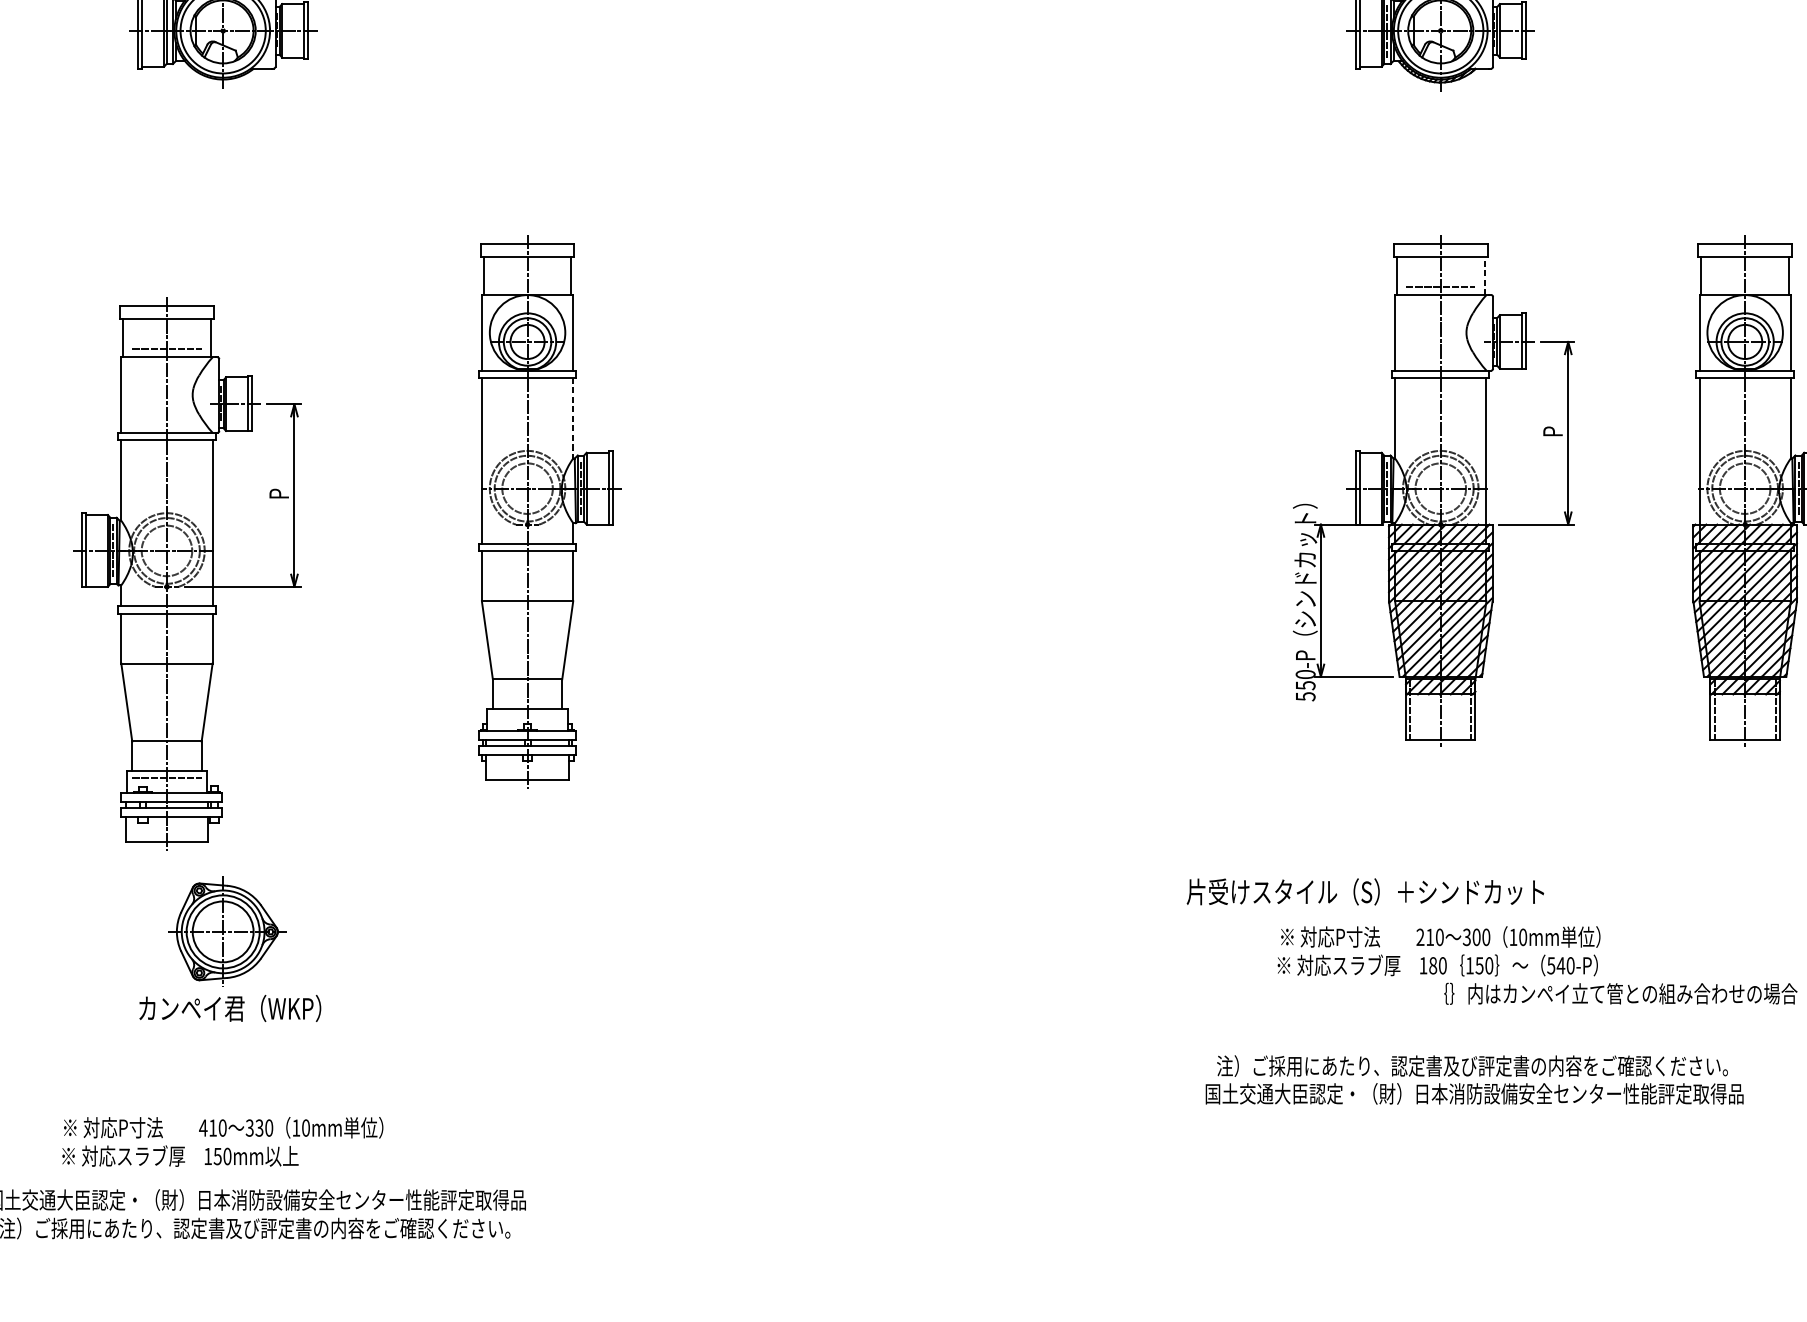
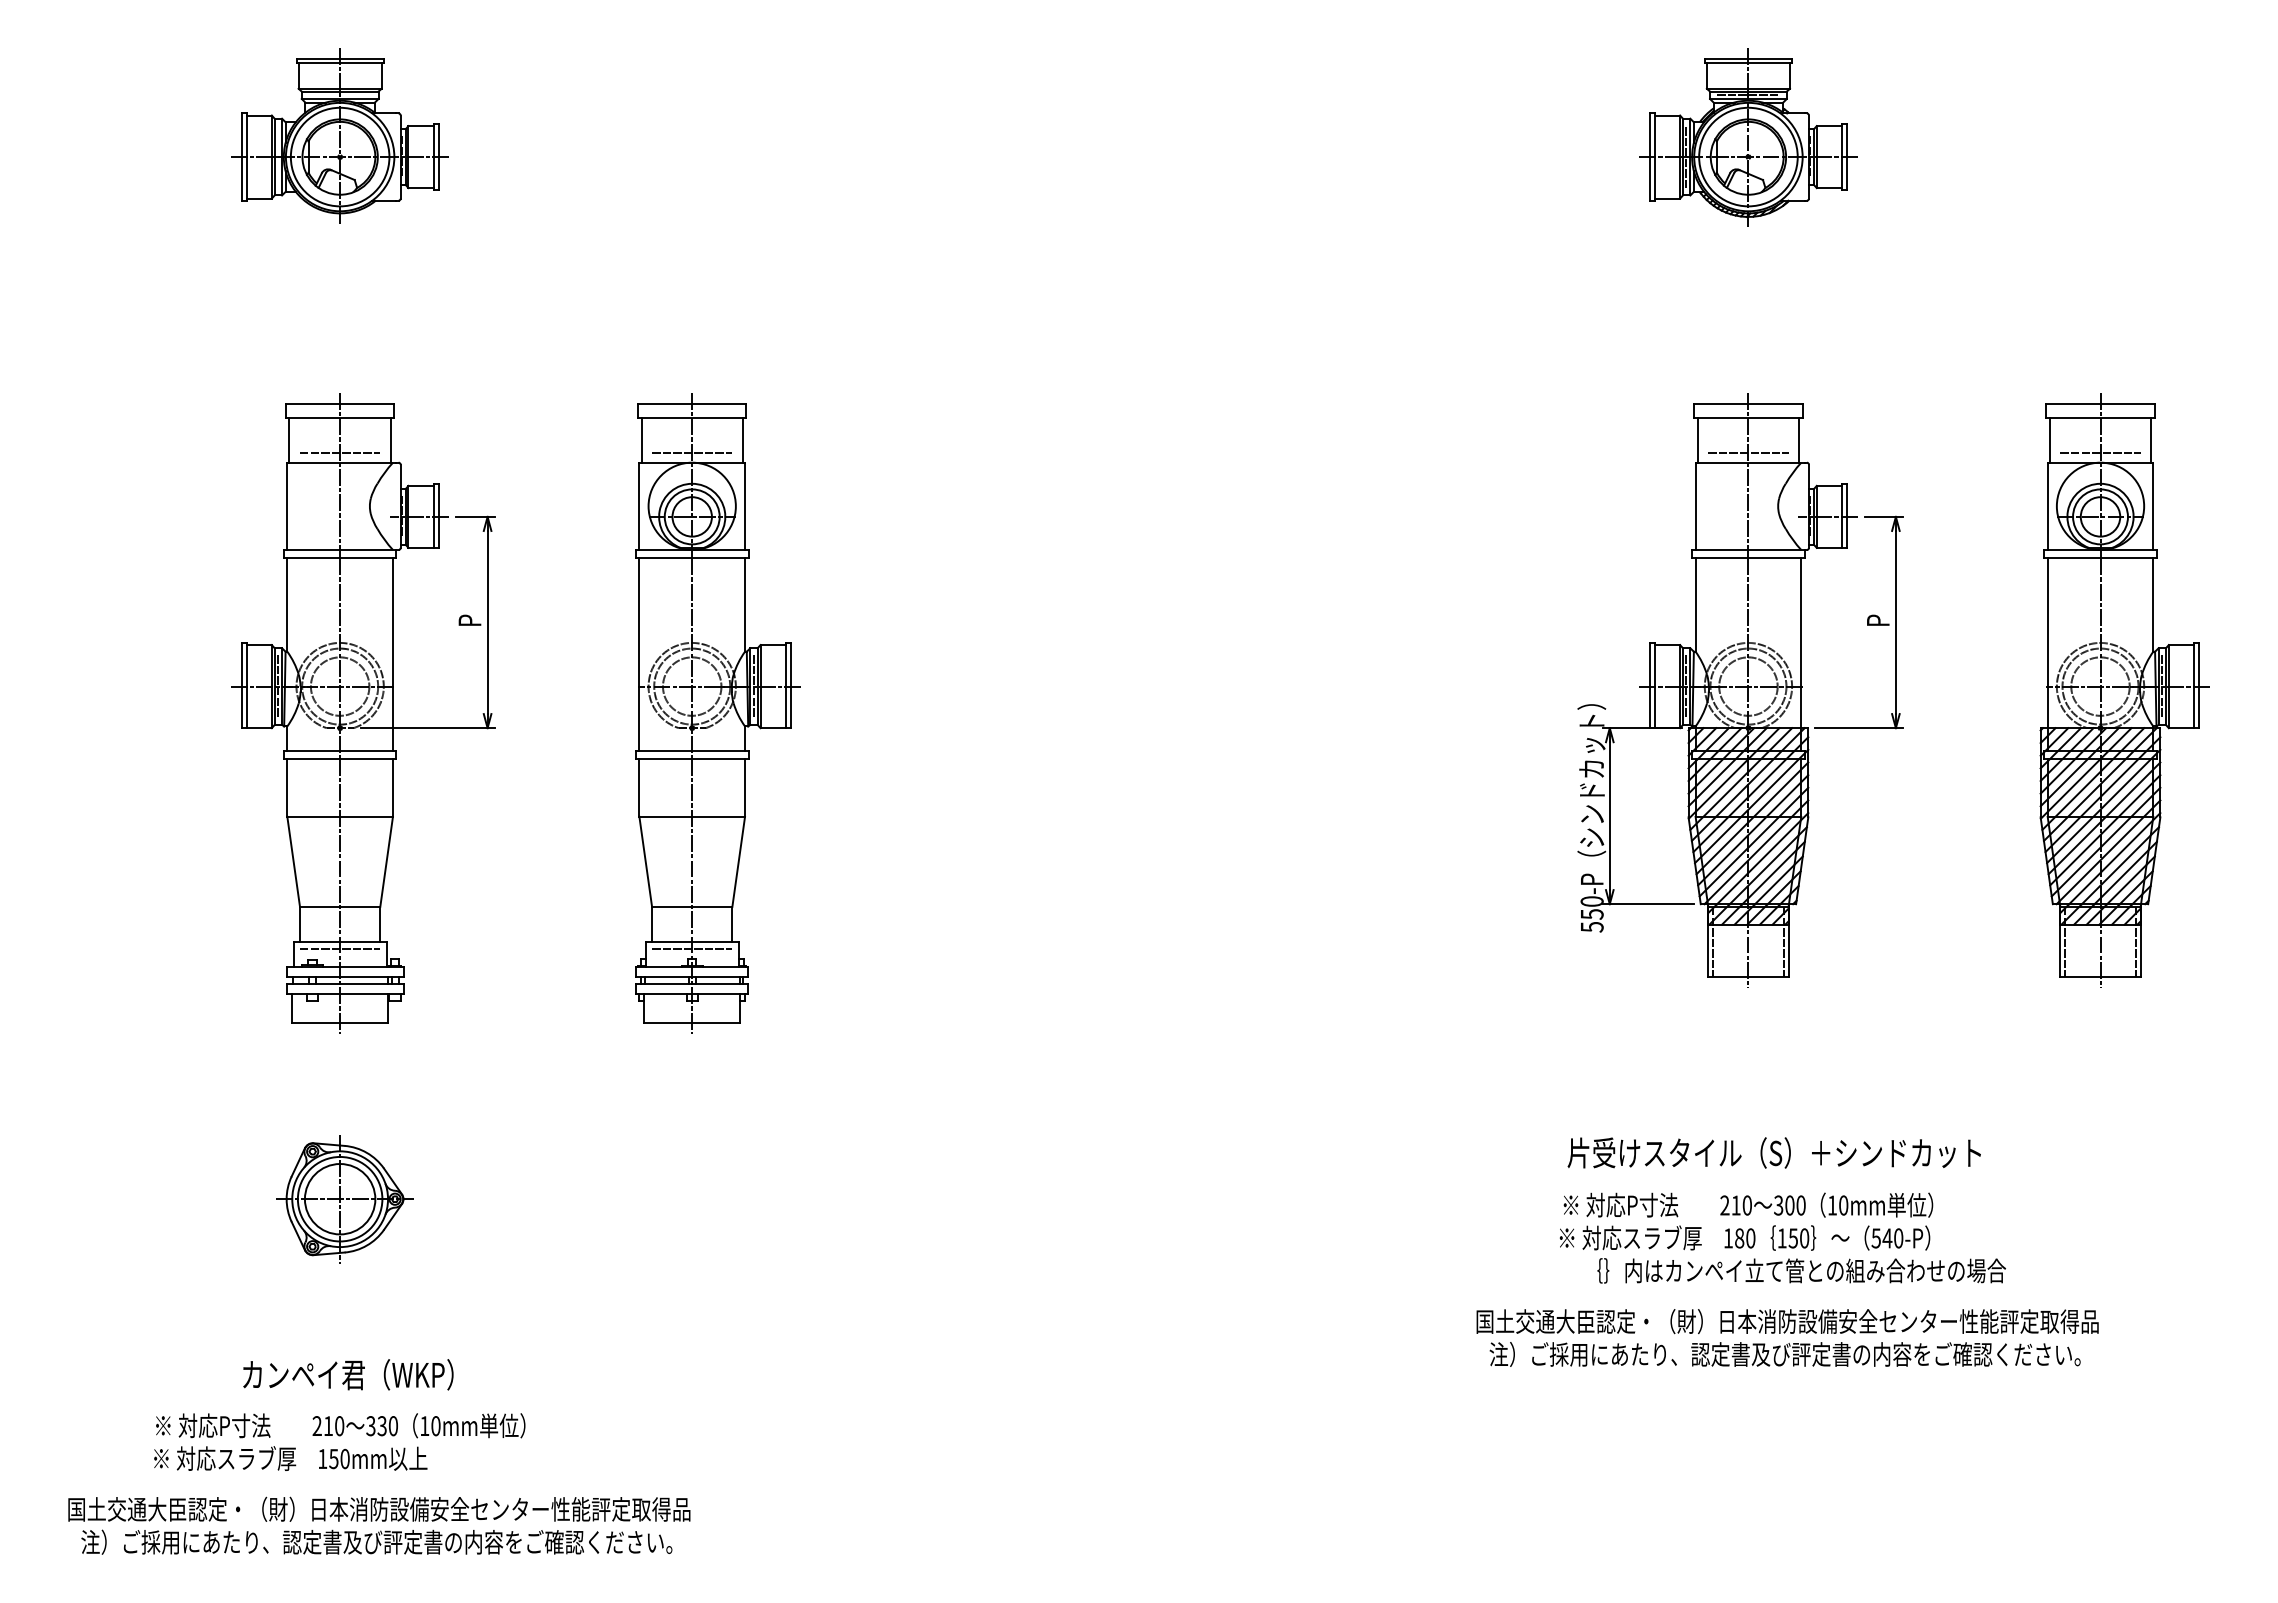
line: (1484, 275) -> (1799, 440), dashed -> solid
line: (527, 286) -> (692, 452), added
line: (1745, 286) -> (2100, 452), added
line: (573, 418) -> (745, 605), dashed -> solid
part: (187, 574) -> (363, 713), moved
line: (527, 715) -> (692, 949), added
text: (1364, 891) -> (1773, 1152), moved
text: (1620, 993) -> (1801, 1270), moved
text: (230, 1008) -> (348, 1374), moved
text: (1474, 1093) -> (1787, 1321), moved
text: (203, 1127) -> (317, 1425), 410 -> 210

